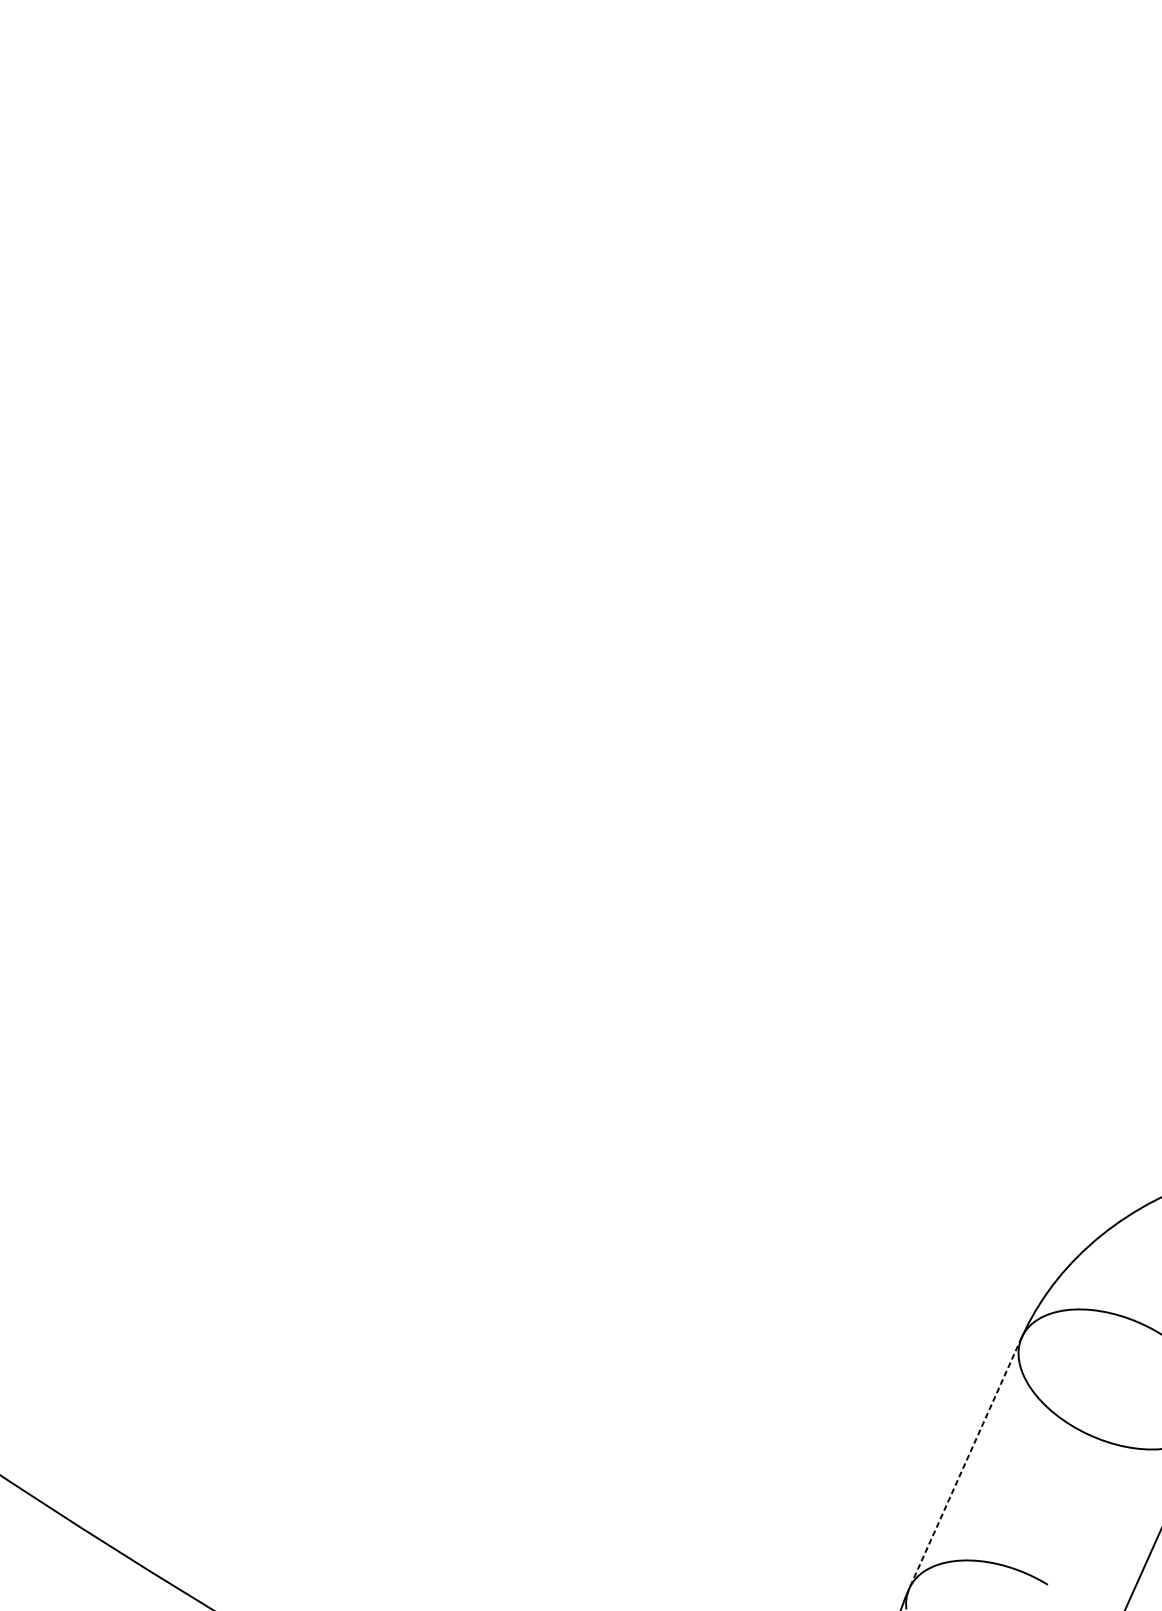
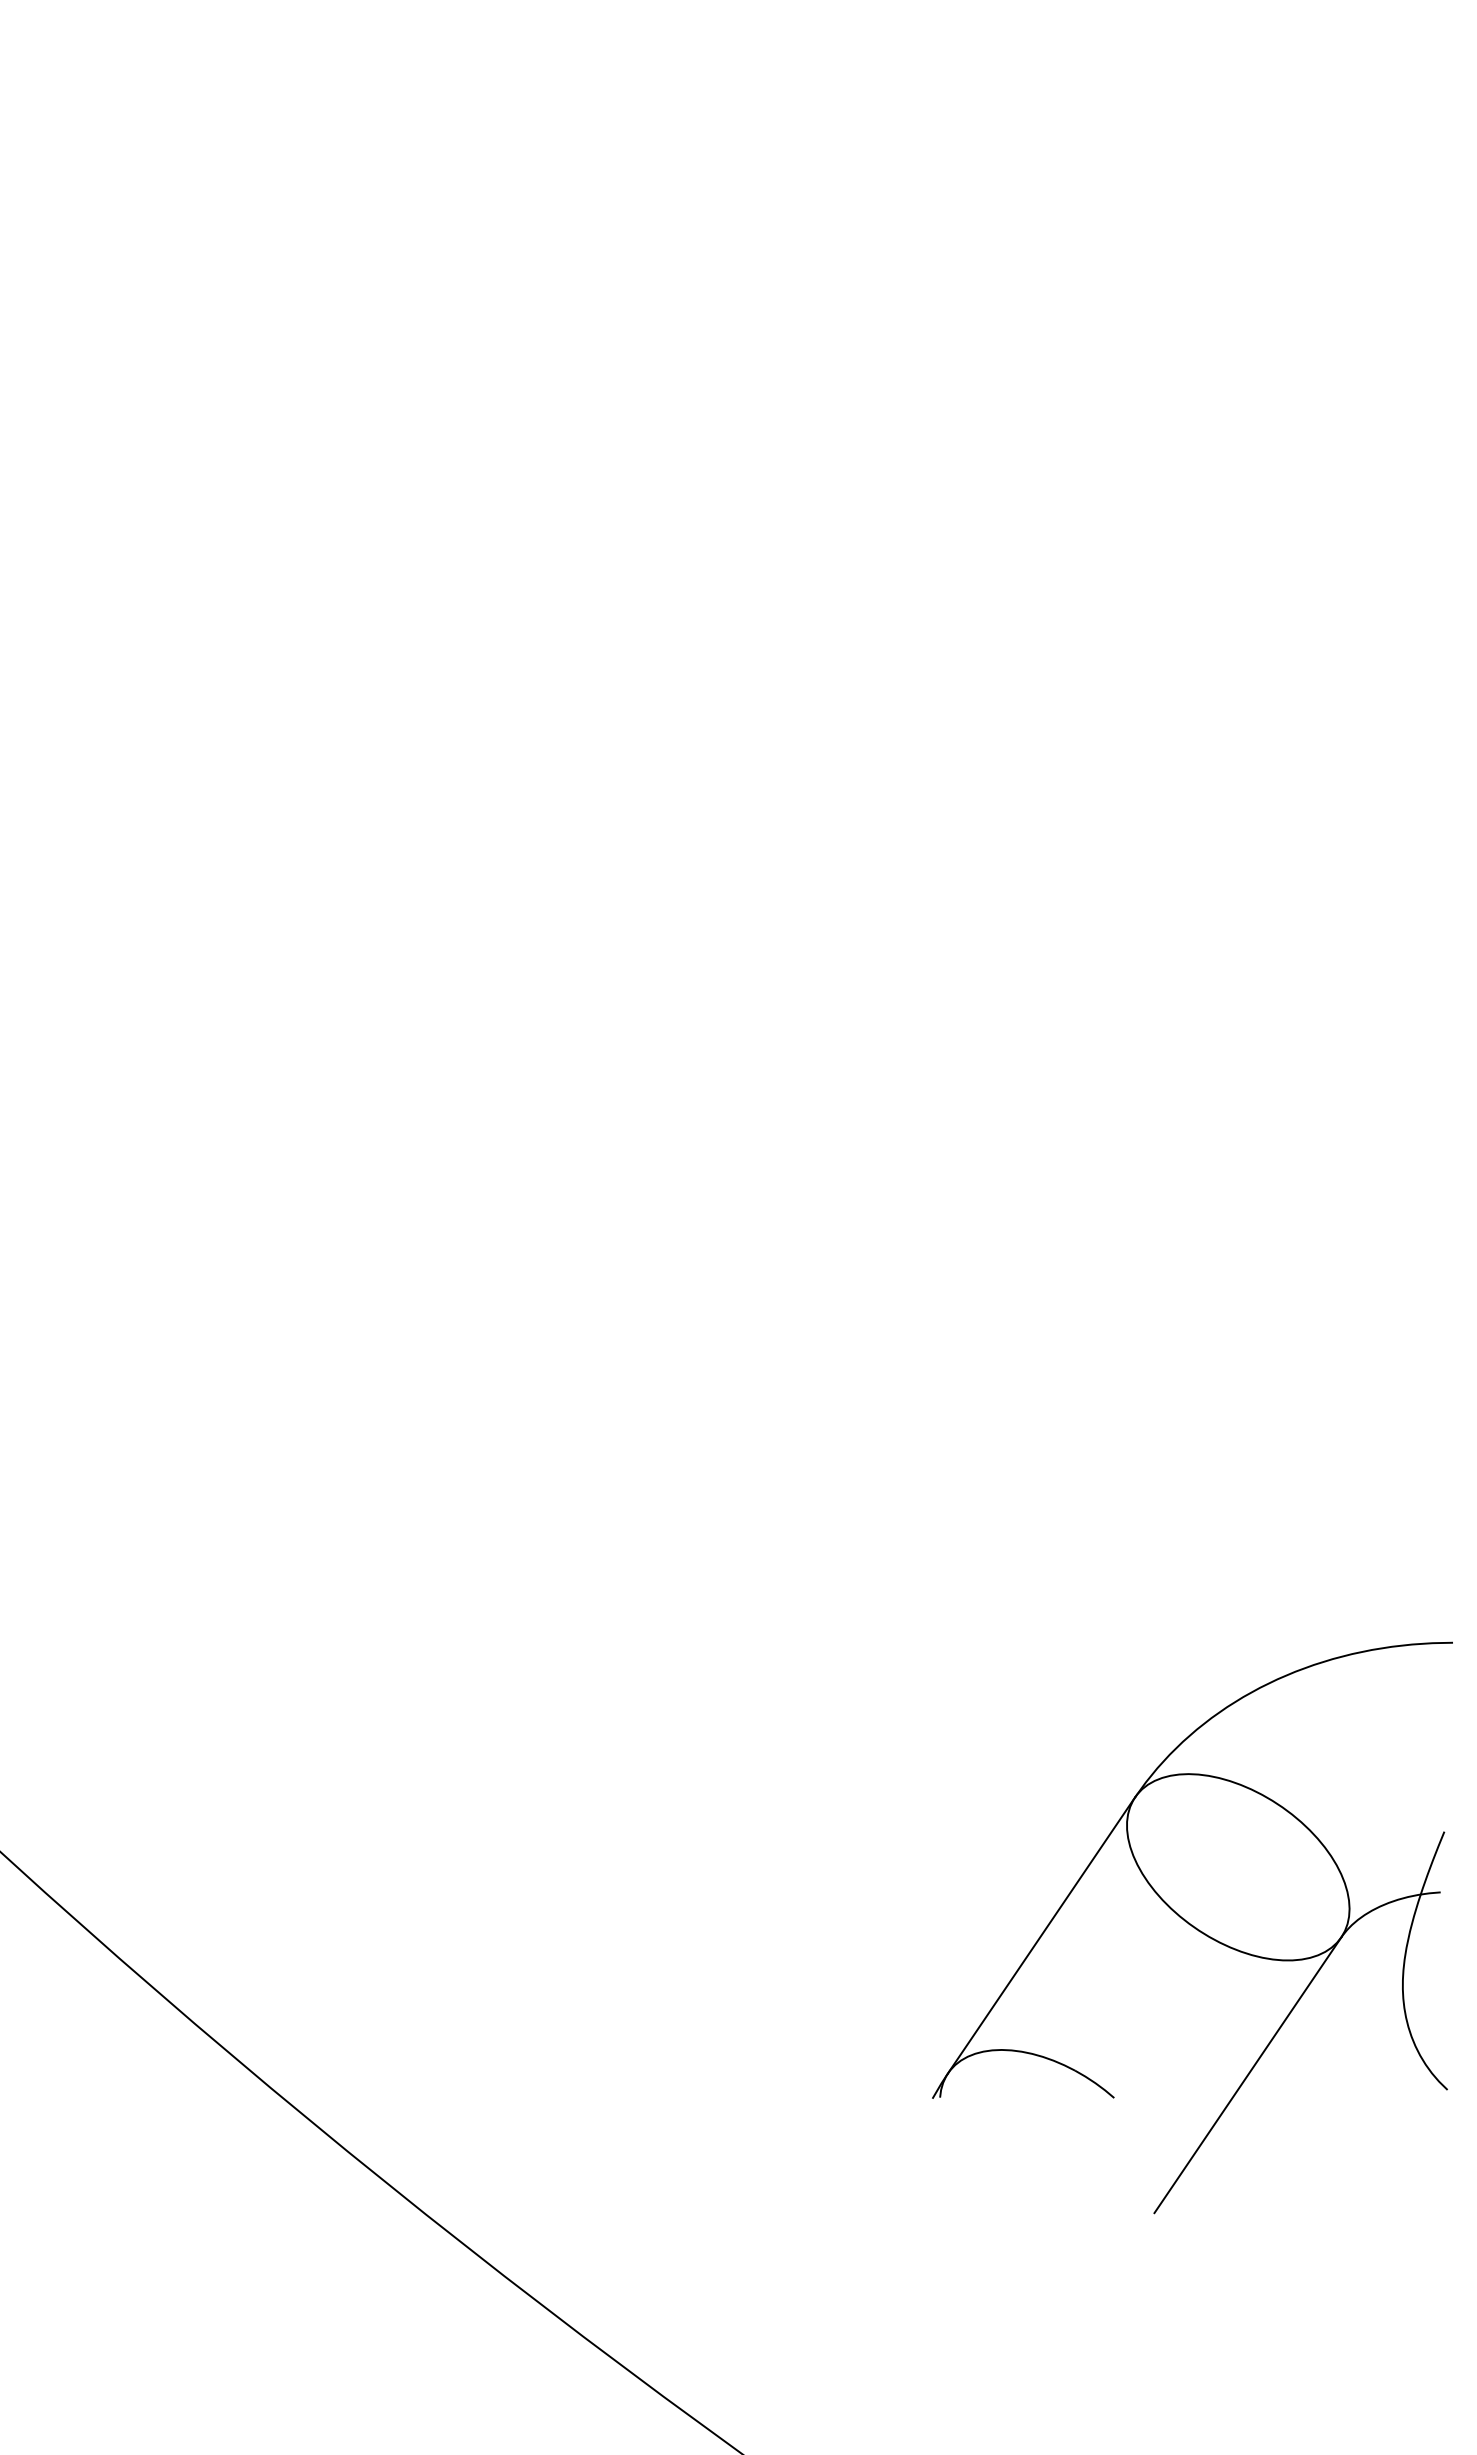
line: (965, 1463) -> (1041, 1935), dashed -> solid

